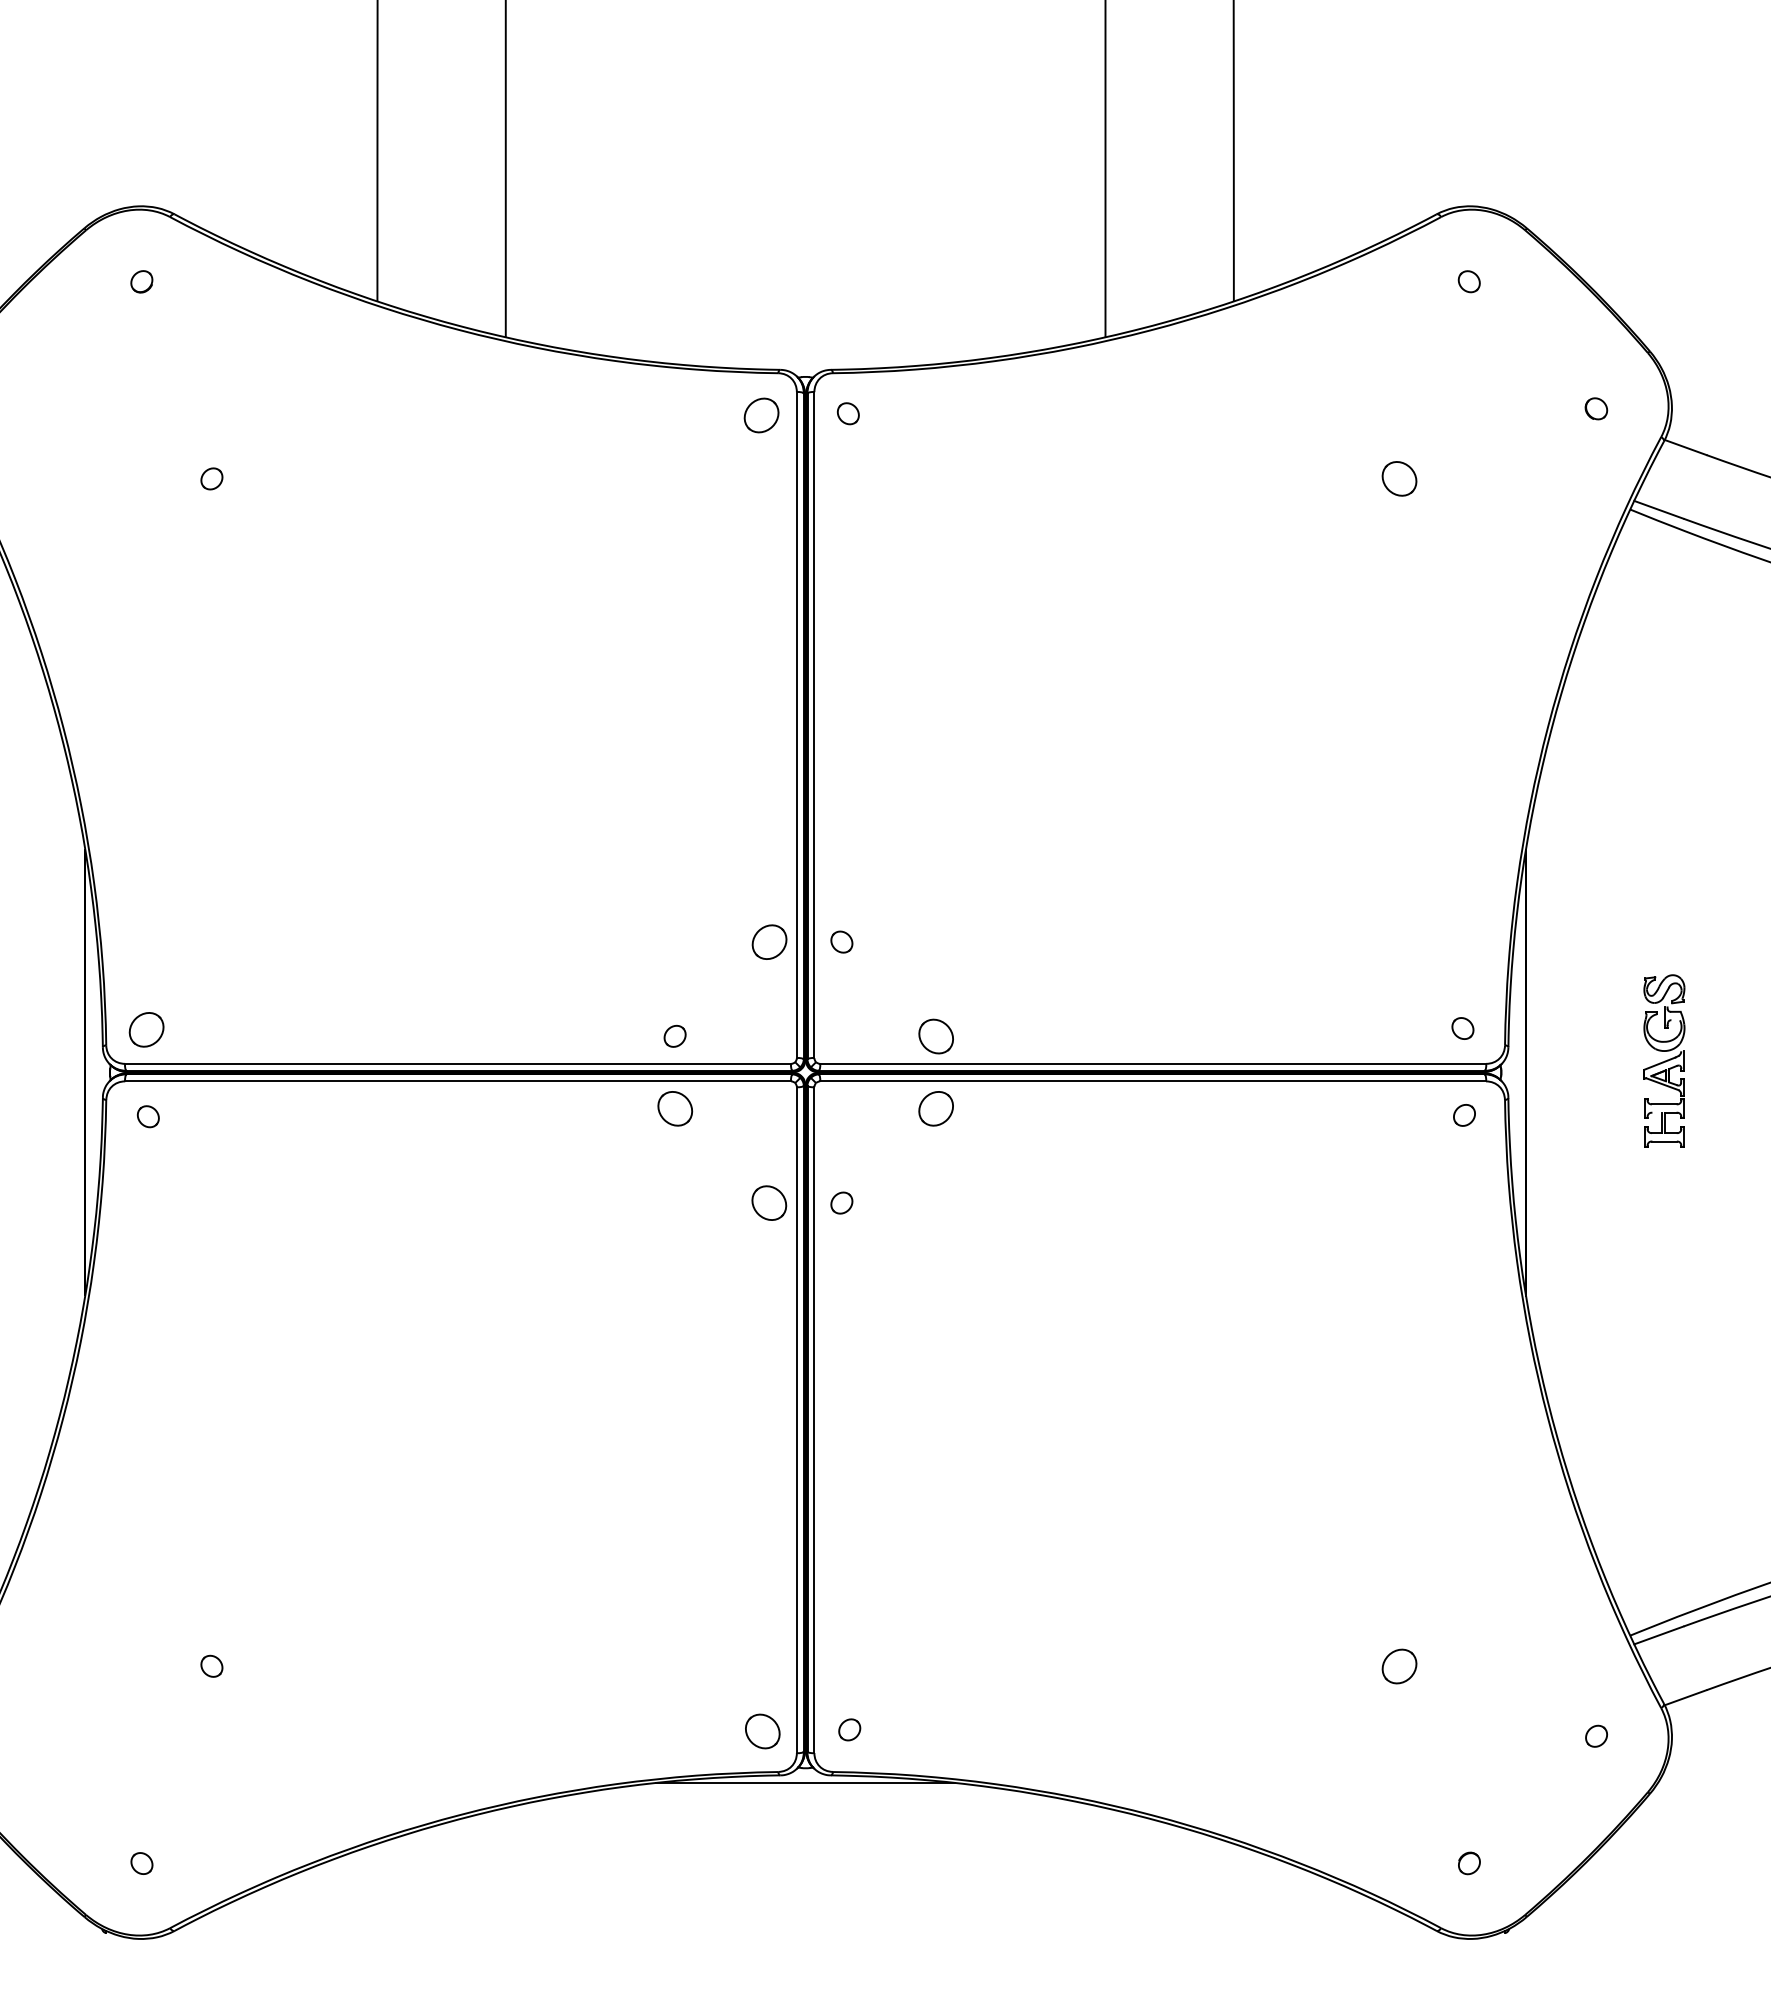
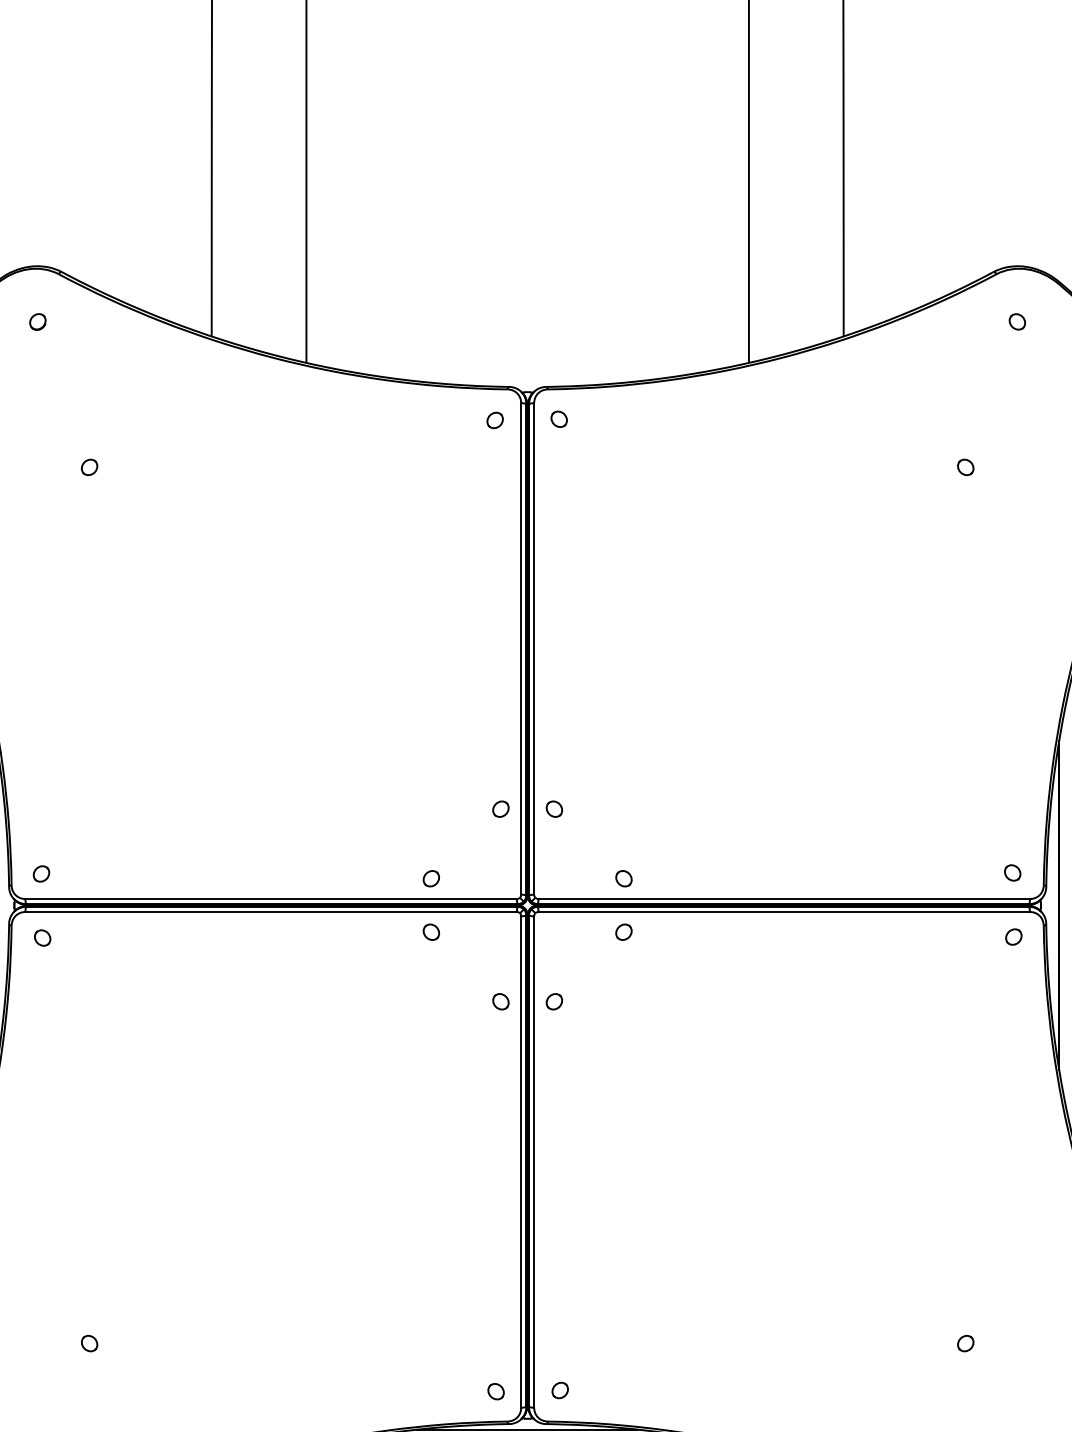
part: (761, 414) -> (495, 419), size x0.62
part: (1398, 478) -> (965, 467), size x0.62
part: (768, 941) -> (500, 808), size x0.62
part: (146, 1029) -> (41, 873), size x0.62
part: (935, 1035) -> (623, 878), size x0.62
part: (674, 1108) -> (430, 931), size x0.62
part: (935, 1108) -> (623, 931), size x0.62
part: (769, 1202) -> (501, 1001), size x0.62
part: (1398, 1665) -> (965, 1342), size x0.62
part: (762, 1731) -> (495, 1391), size x0.62

